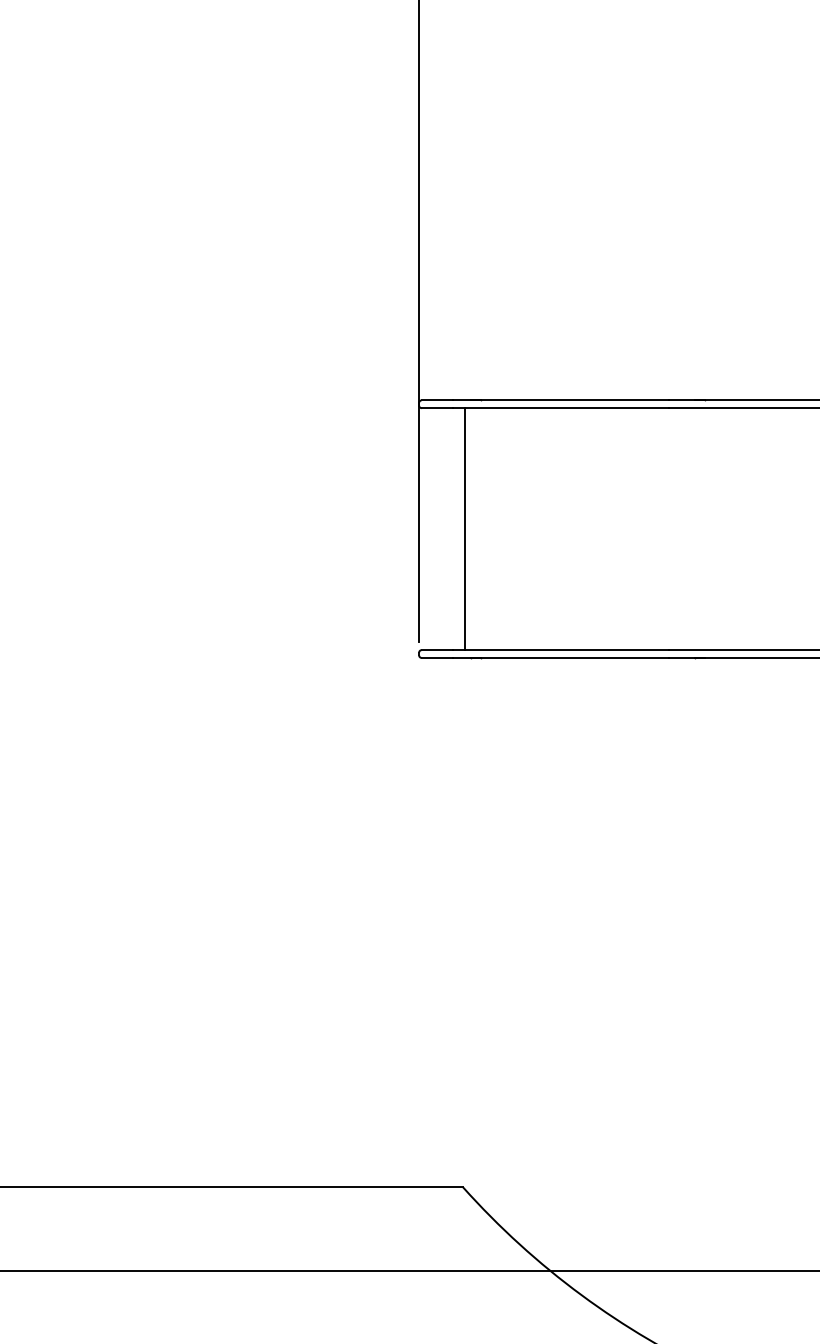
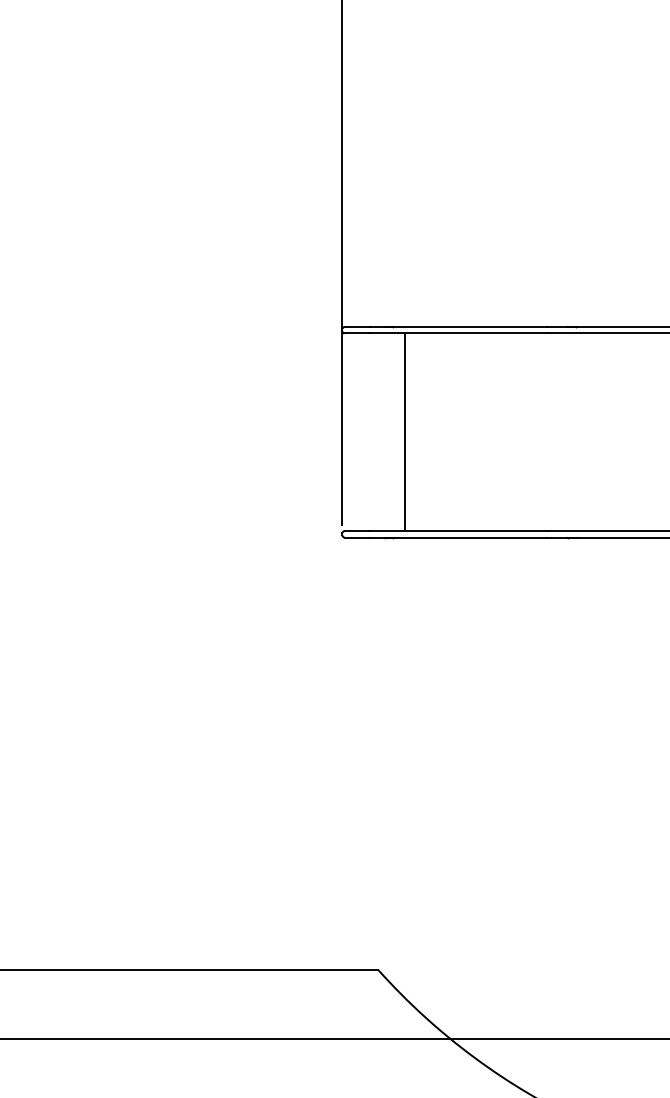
line: (465, 529) -> (404, 432), moved

